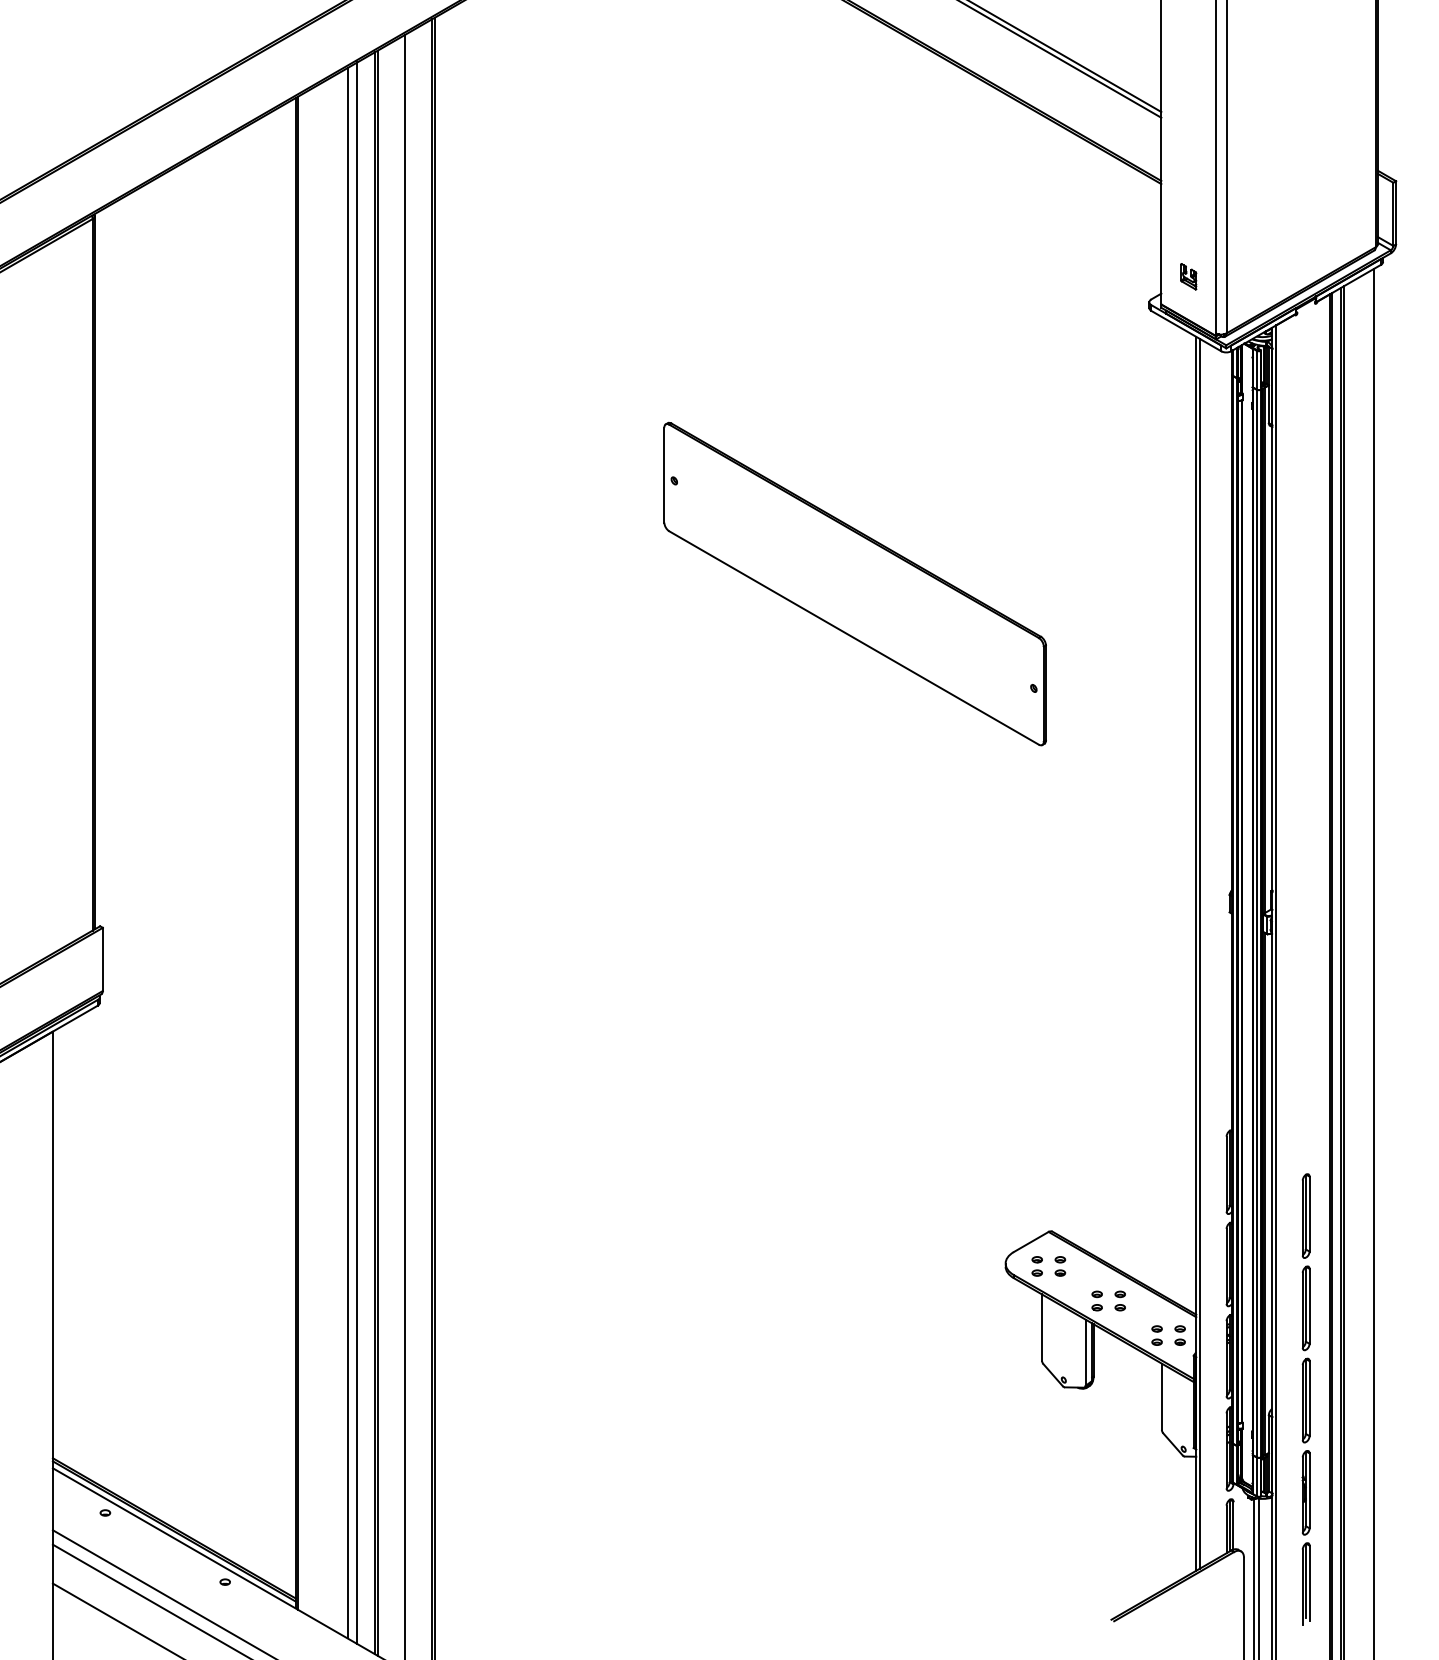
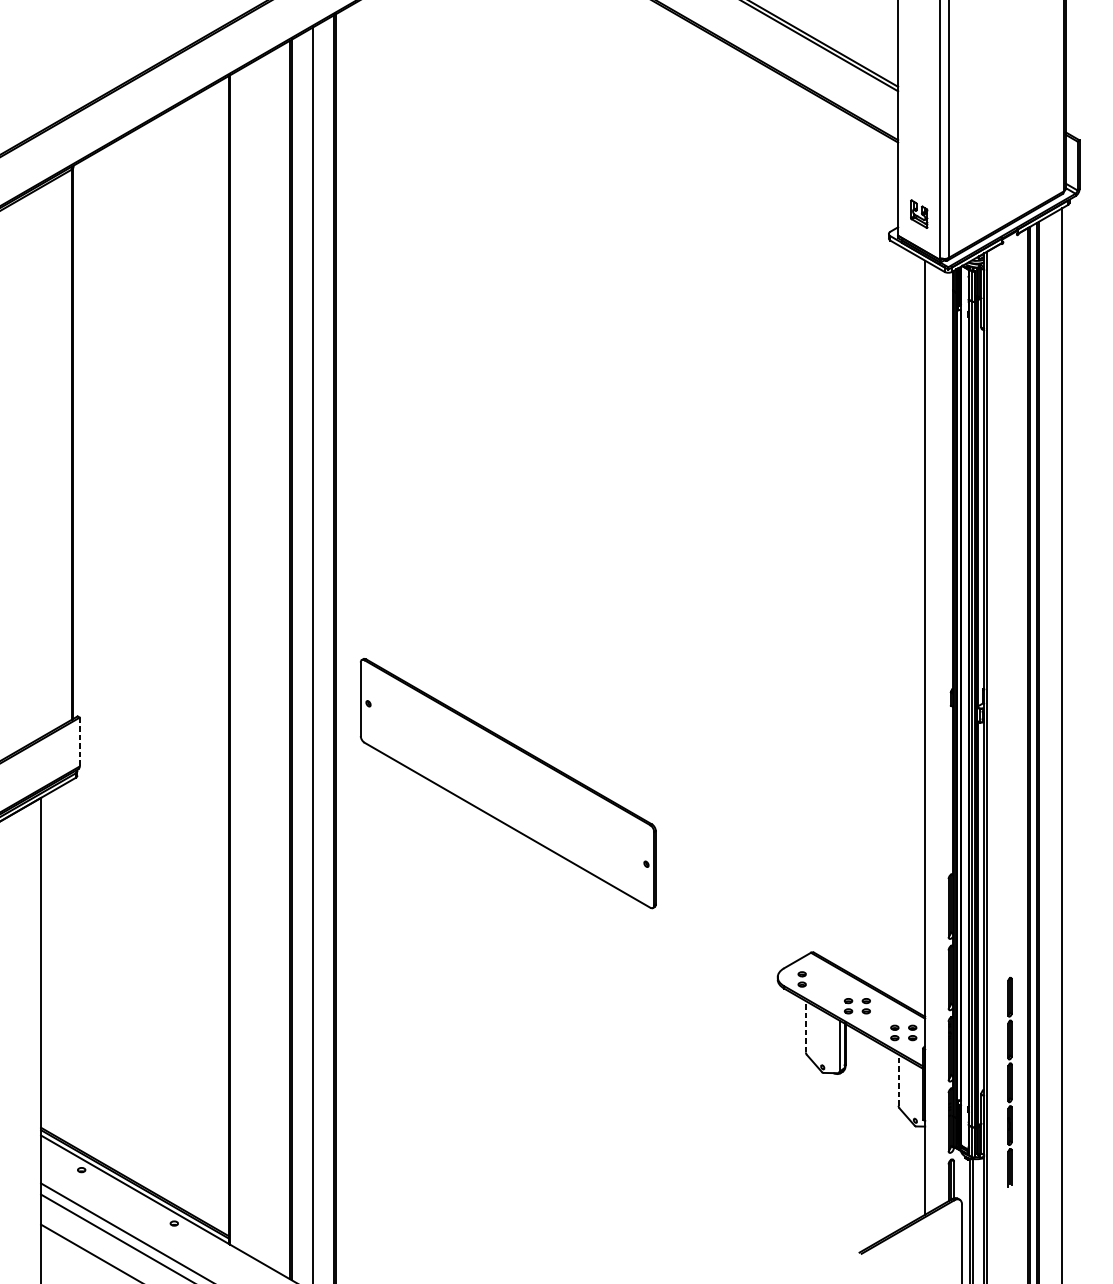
part: (1188, 276) -> (919, 214), size x1.4
part: (854, 583) -> (507, 783), moved
line: (347, 853) -> (268, 660), removed
line: (357, 853) -> (276, 660), removed
line: (1200, 953) -> (928, 737), removed
line: (102, 959) -> (79, 742), solid -> dashed
part: (1060, 1266) -> (820, 979), removed
line: (1042, 1327) -> (806, 1026), solid -> dashed
line: (1161, 1396) -> (898, 1080), solid -> dashed
part: (1305, 1399) -> (1009, 1082), size x0.6

